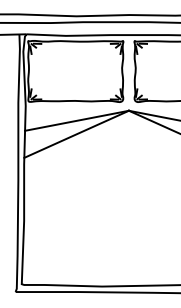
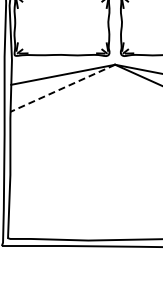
line: (76, 134) -> (62, 88), solid -> dashed

